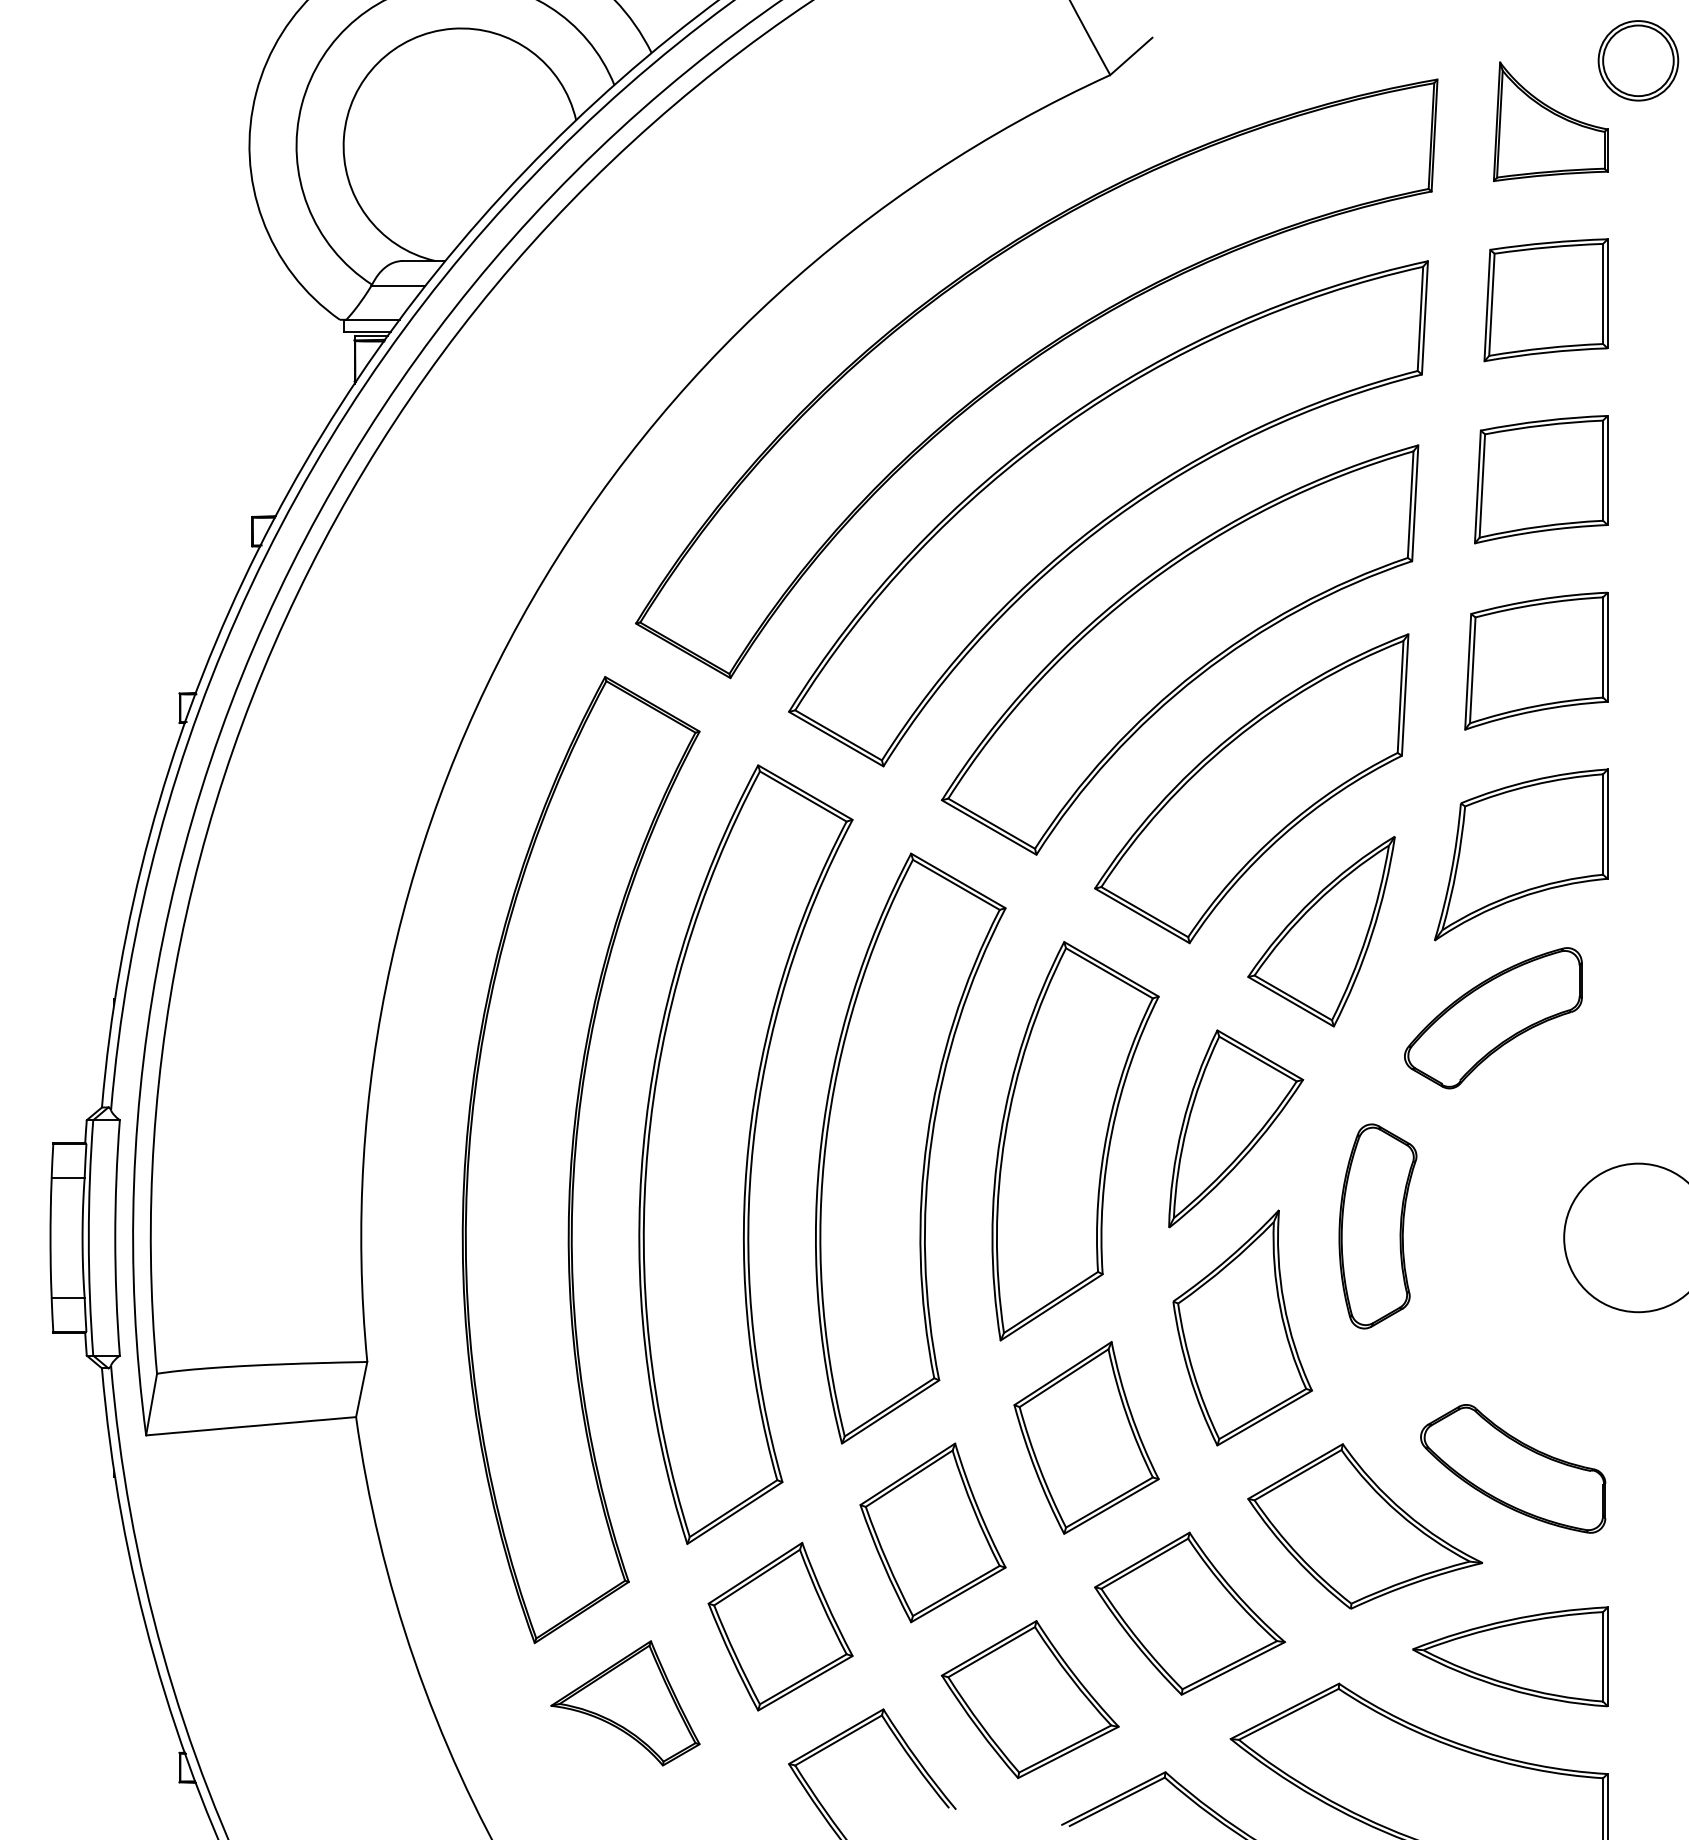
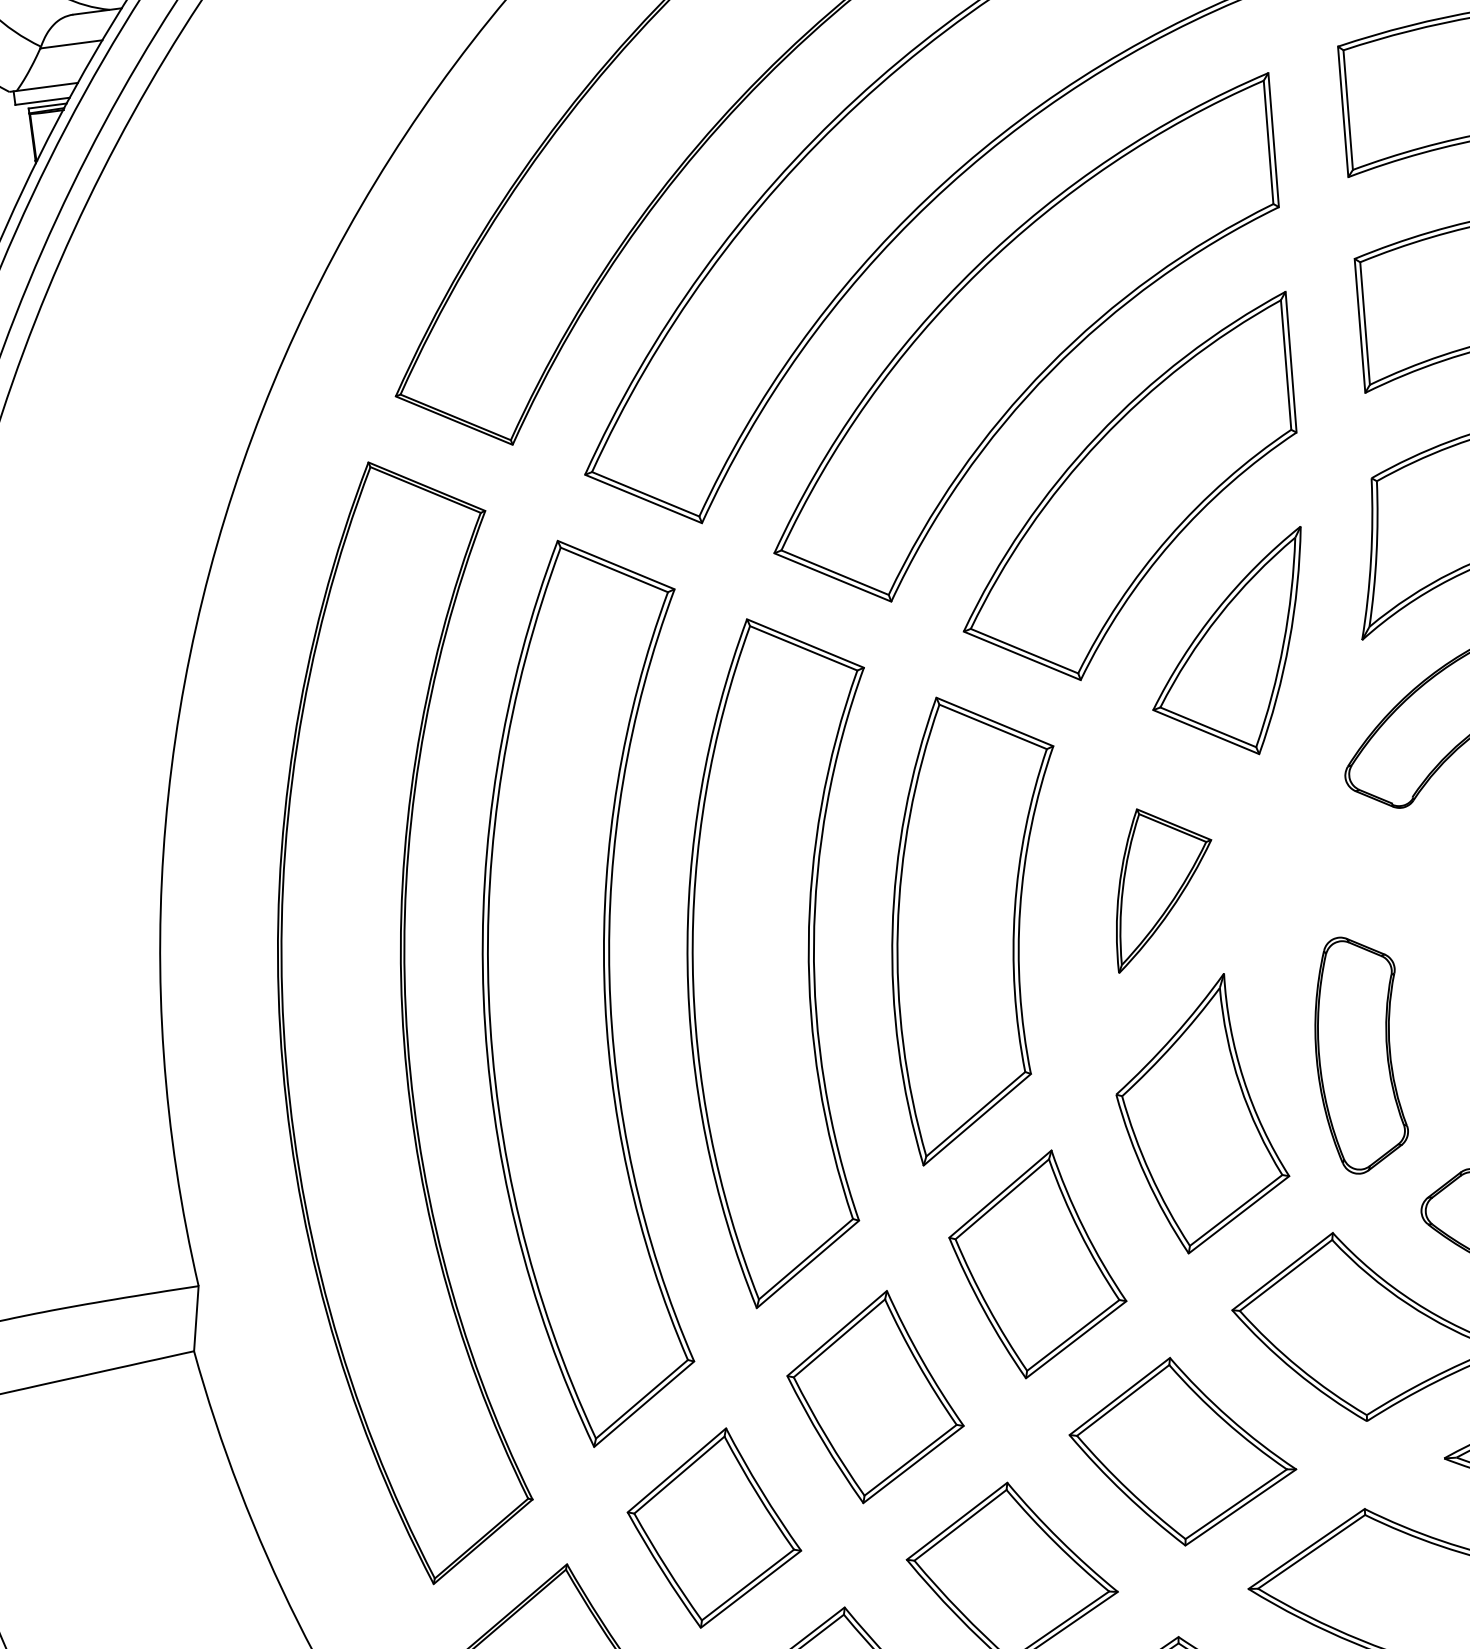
part: (1236, 1128) -> (1162, 886), size x0.7
part: (1377, 1226) -> (1360, 1054), moved

